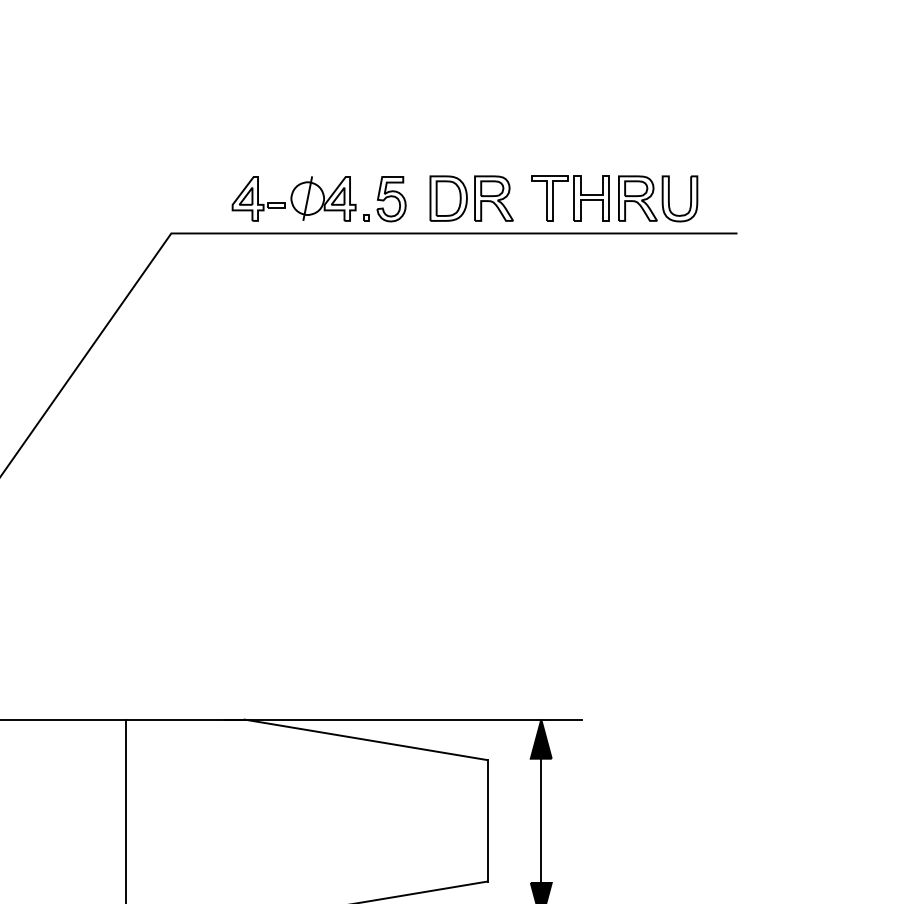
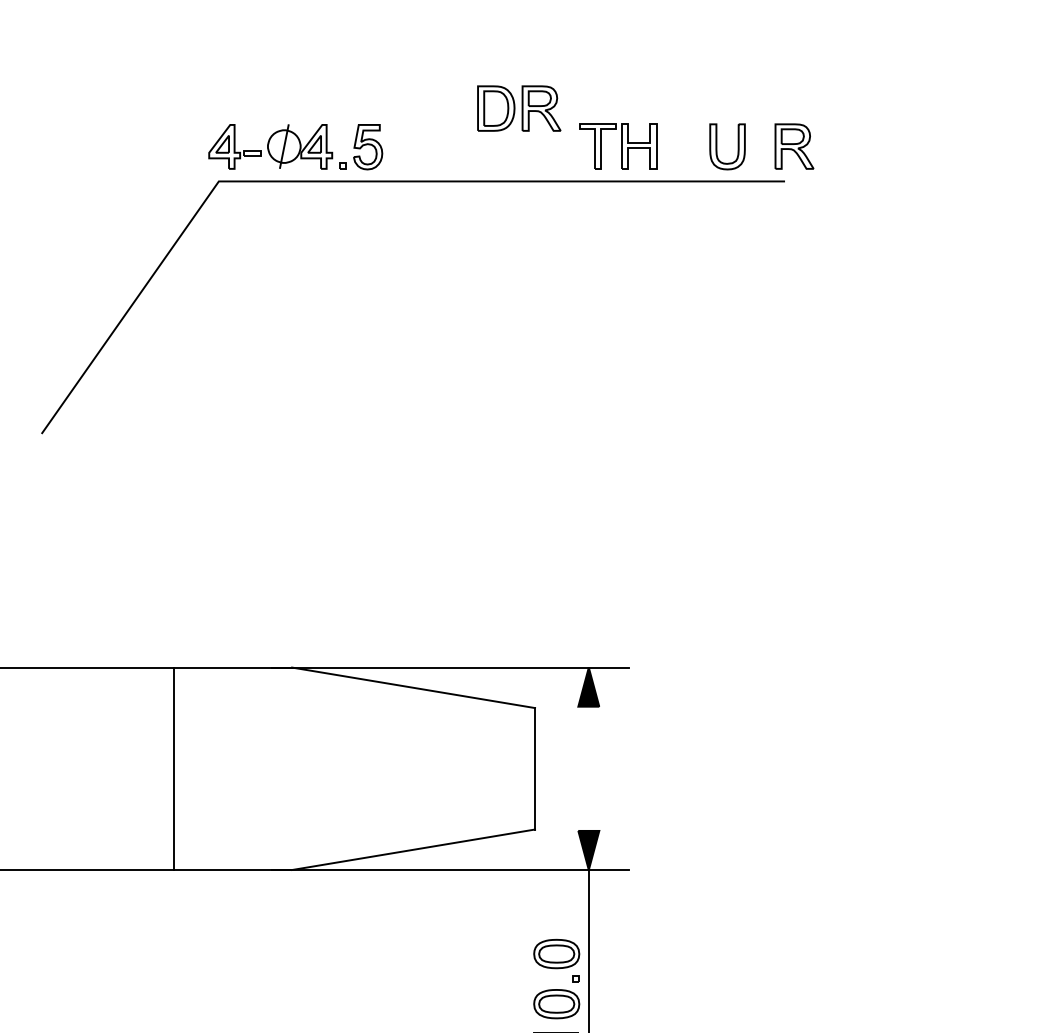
part: (471, 198) -> (519, 108), moved
part: (637, 198) -> (794, 146), moved
part: (318, 199) -> (295, 147), moved
line: (540, 820) -> (588, 768), removed

